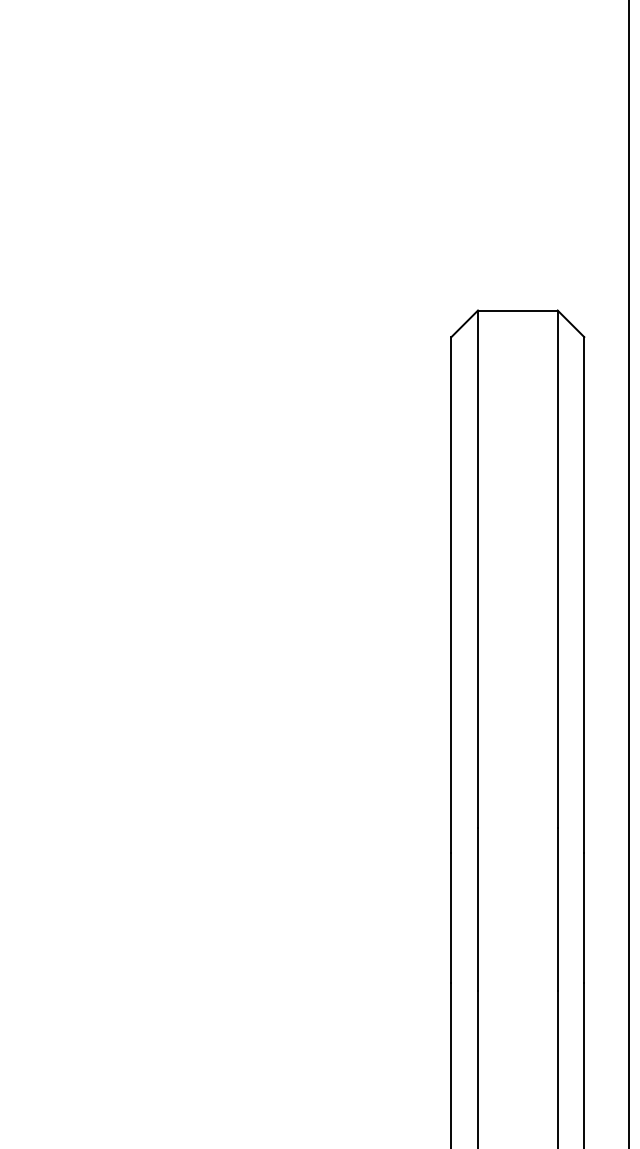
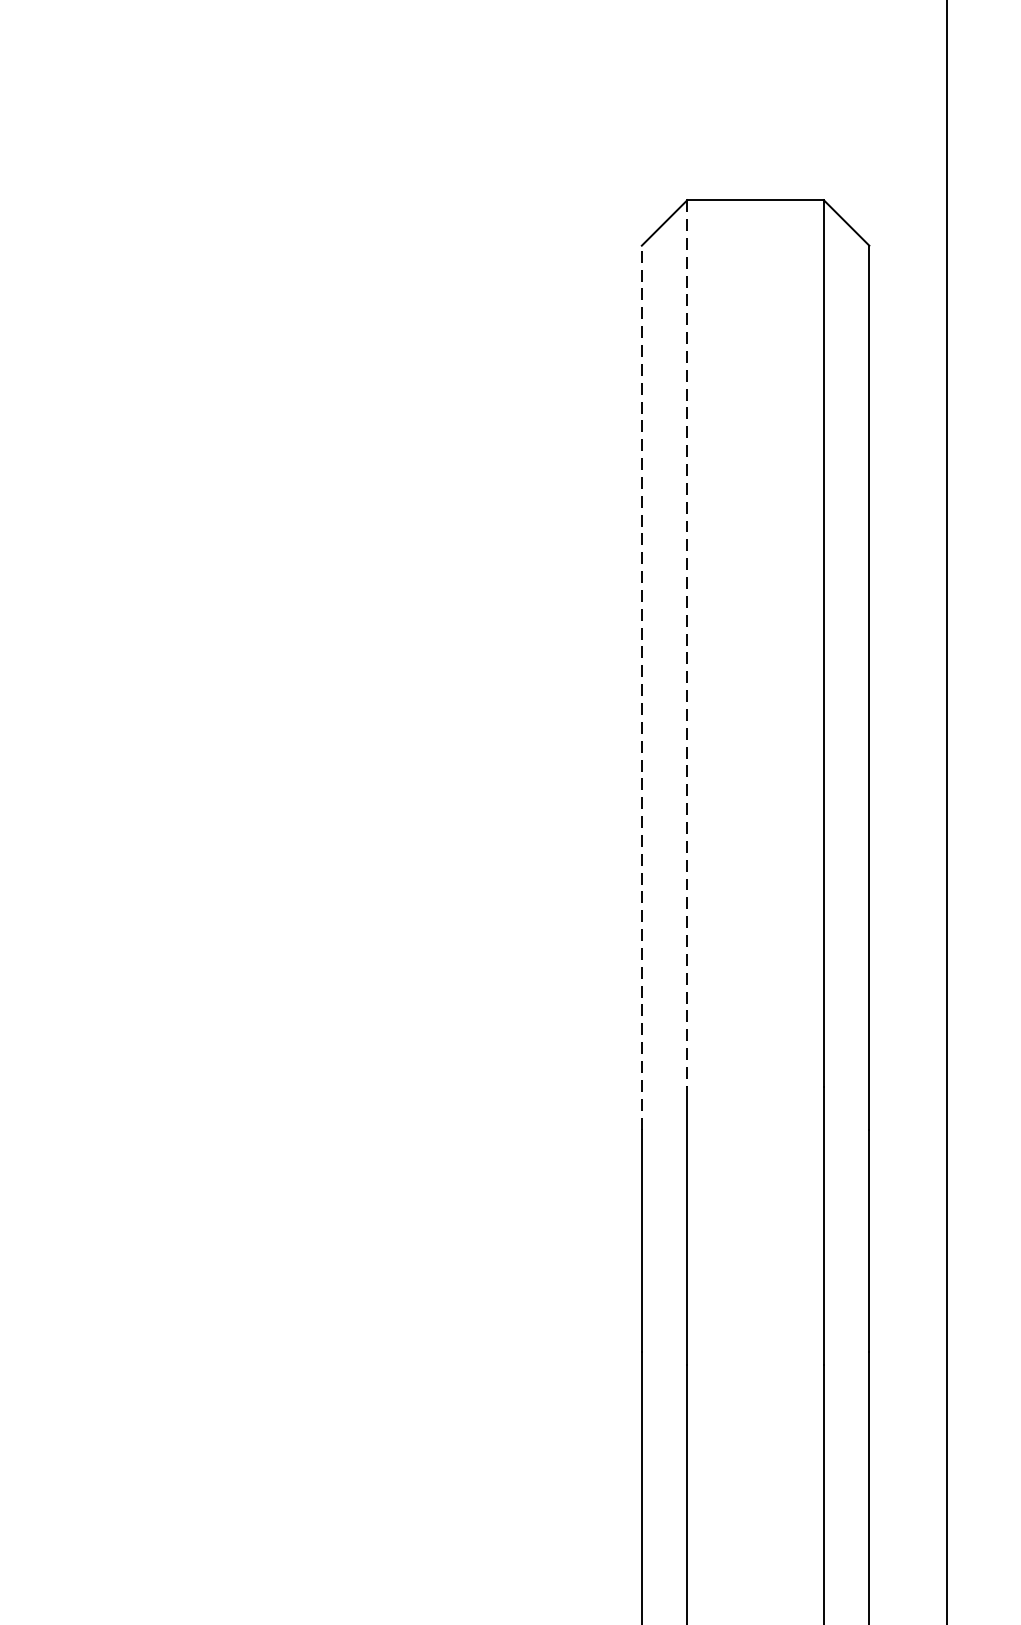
line: (478, 569) -> (688, 643), solid -> dashed
line: (451, 595) -> (641, 688), solid -> dashed

